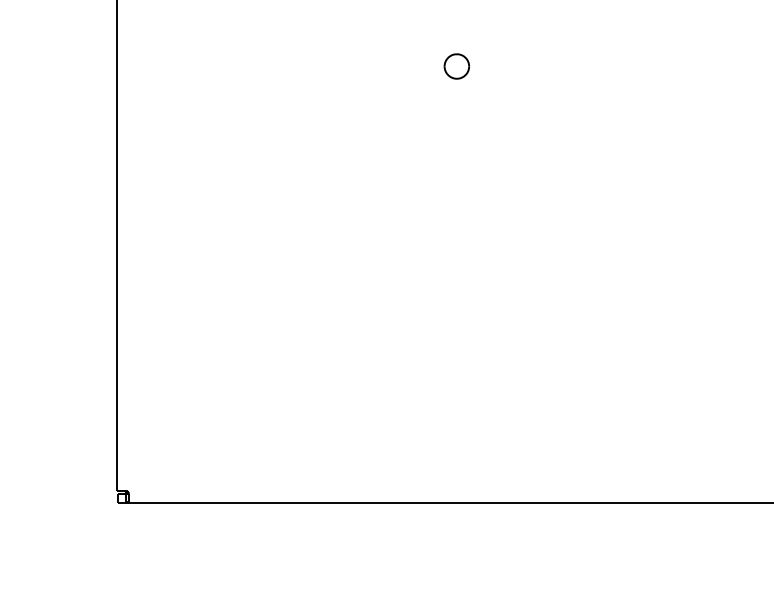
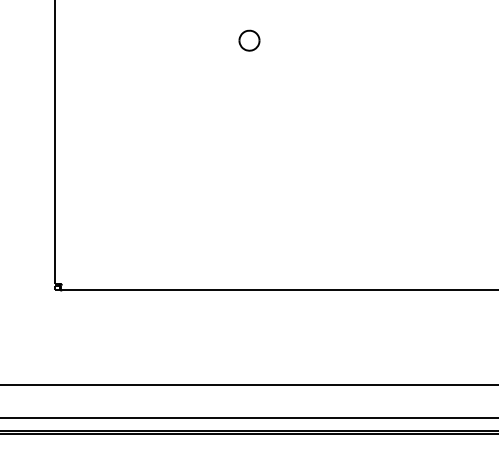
part: (456, 66) -> (249, 40), size x1.43

